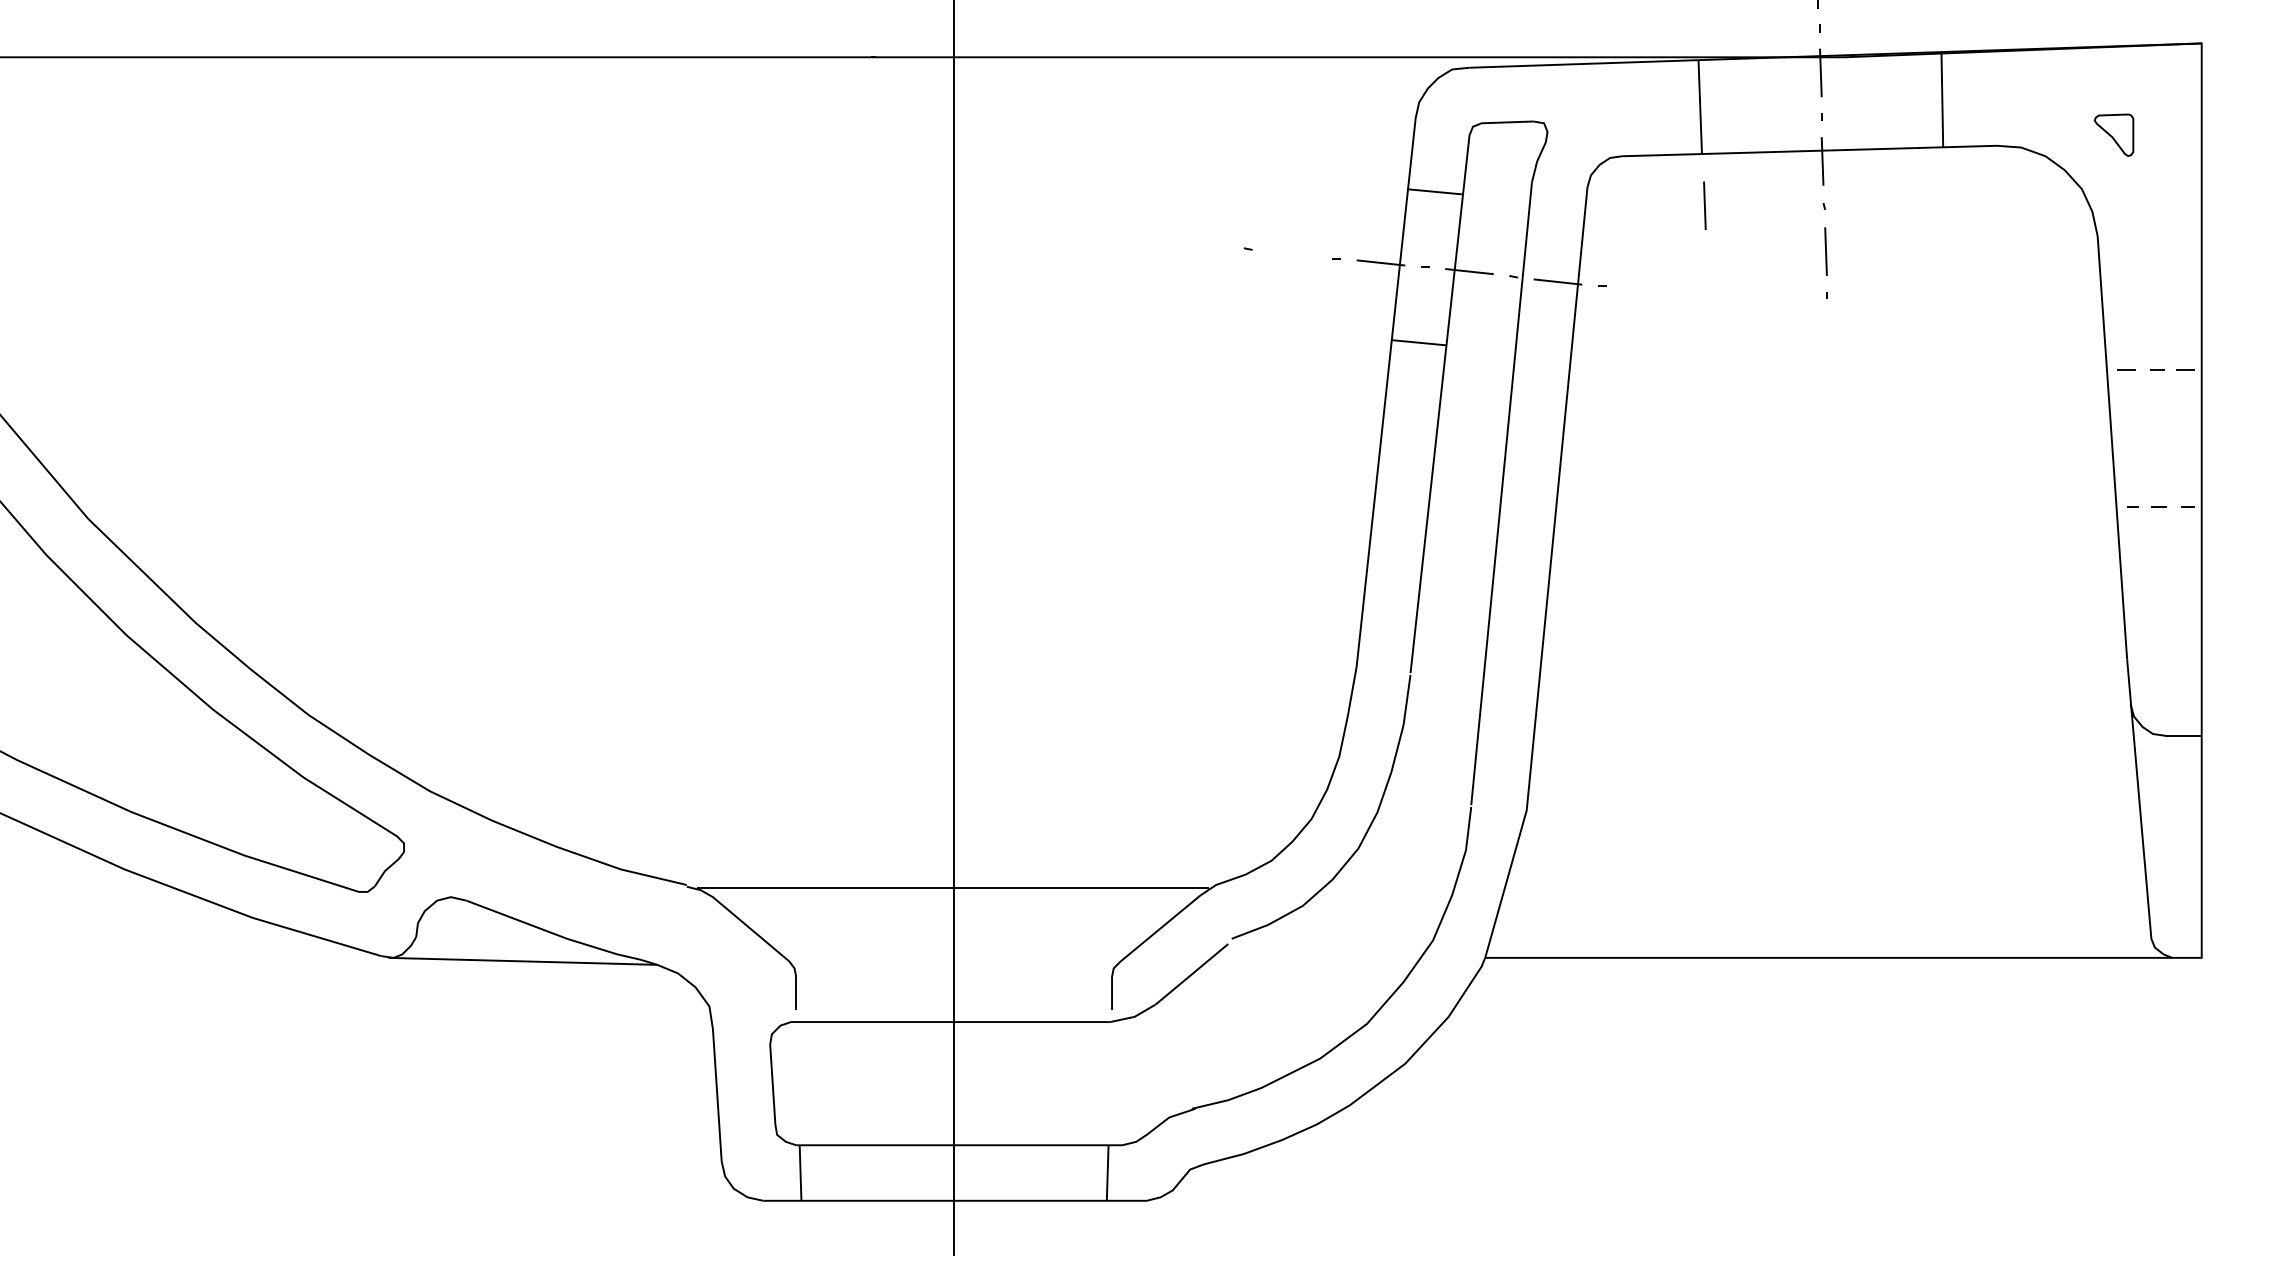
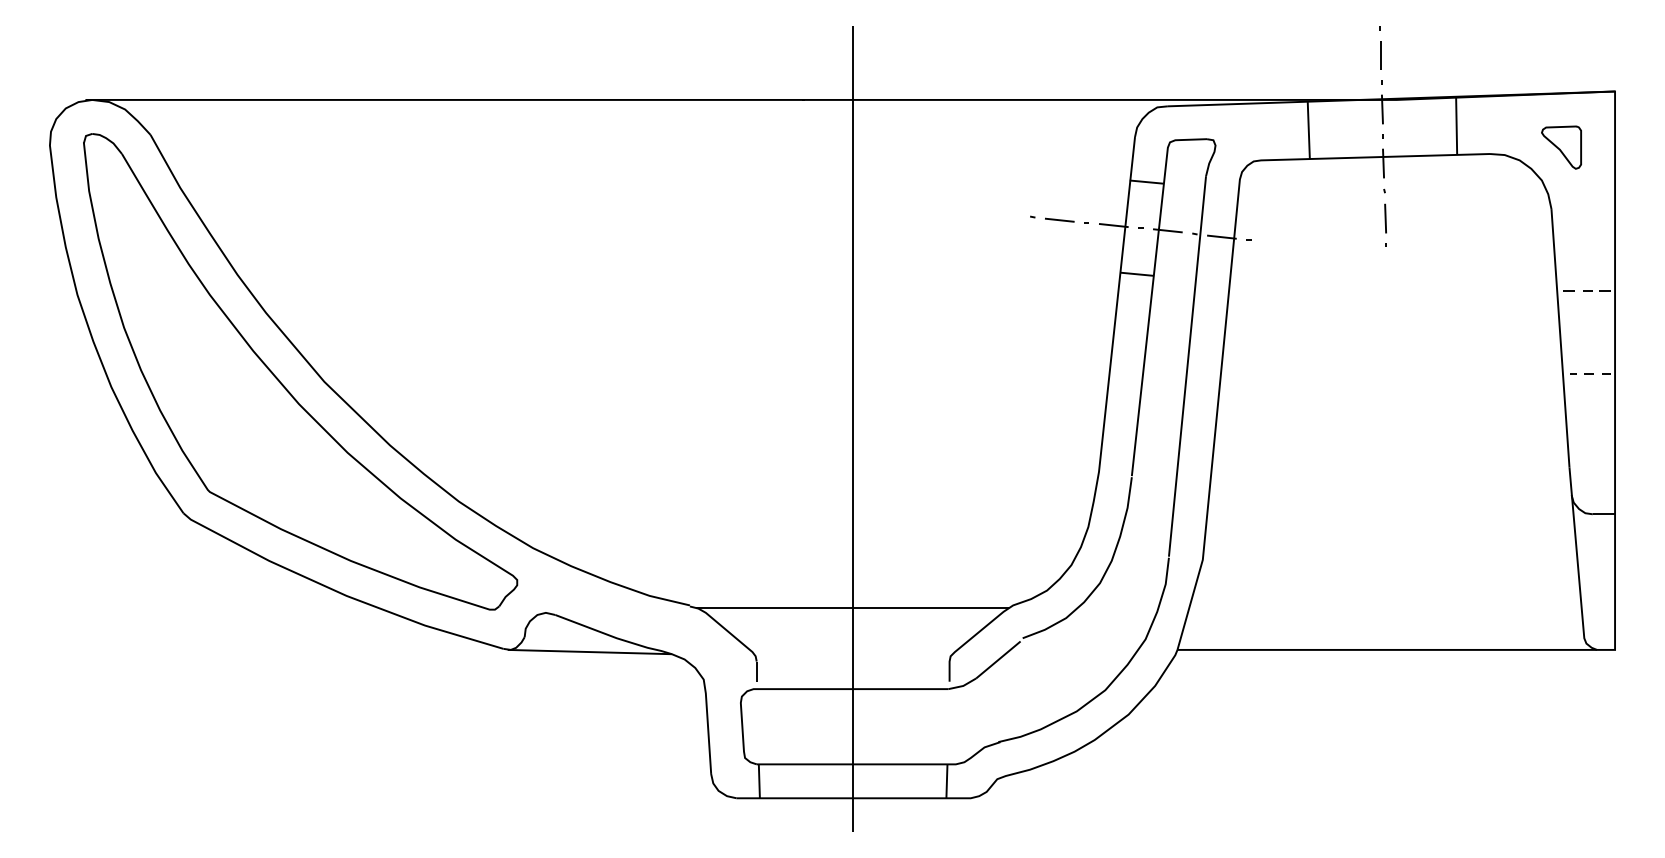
part: (2114, 135) -> (1561, 147), size x1.67
line: (1704, 205) -> (1311, 190), removed
line: (1292, 253) -> (1059, 219), added

